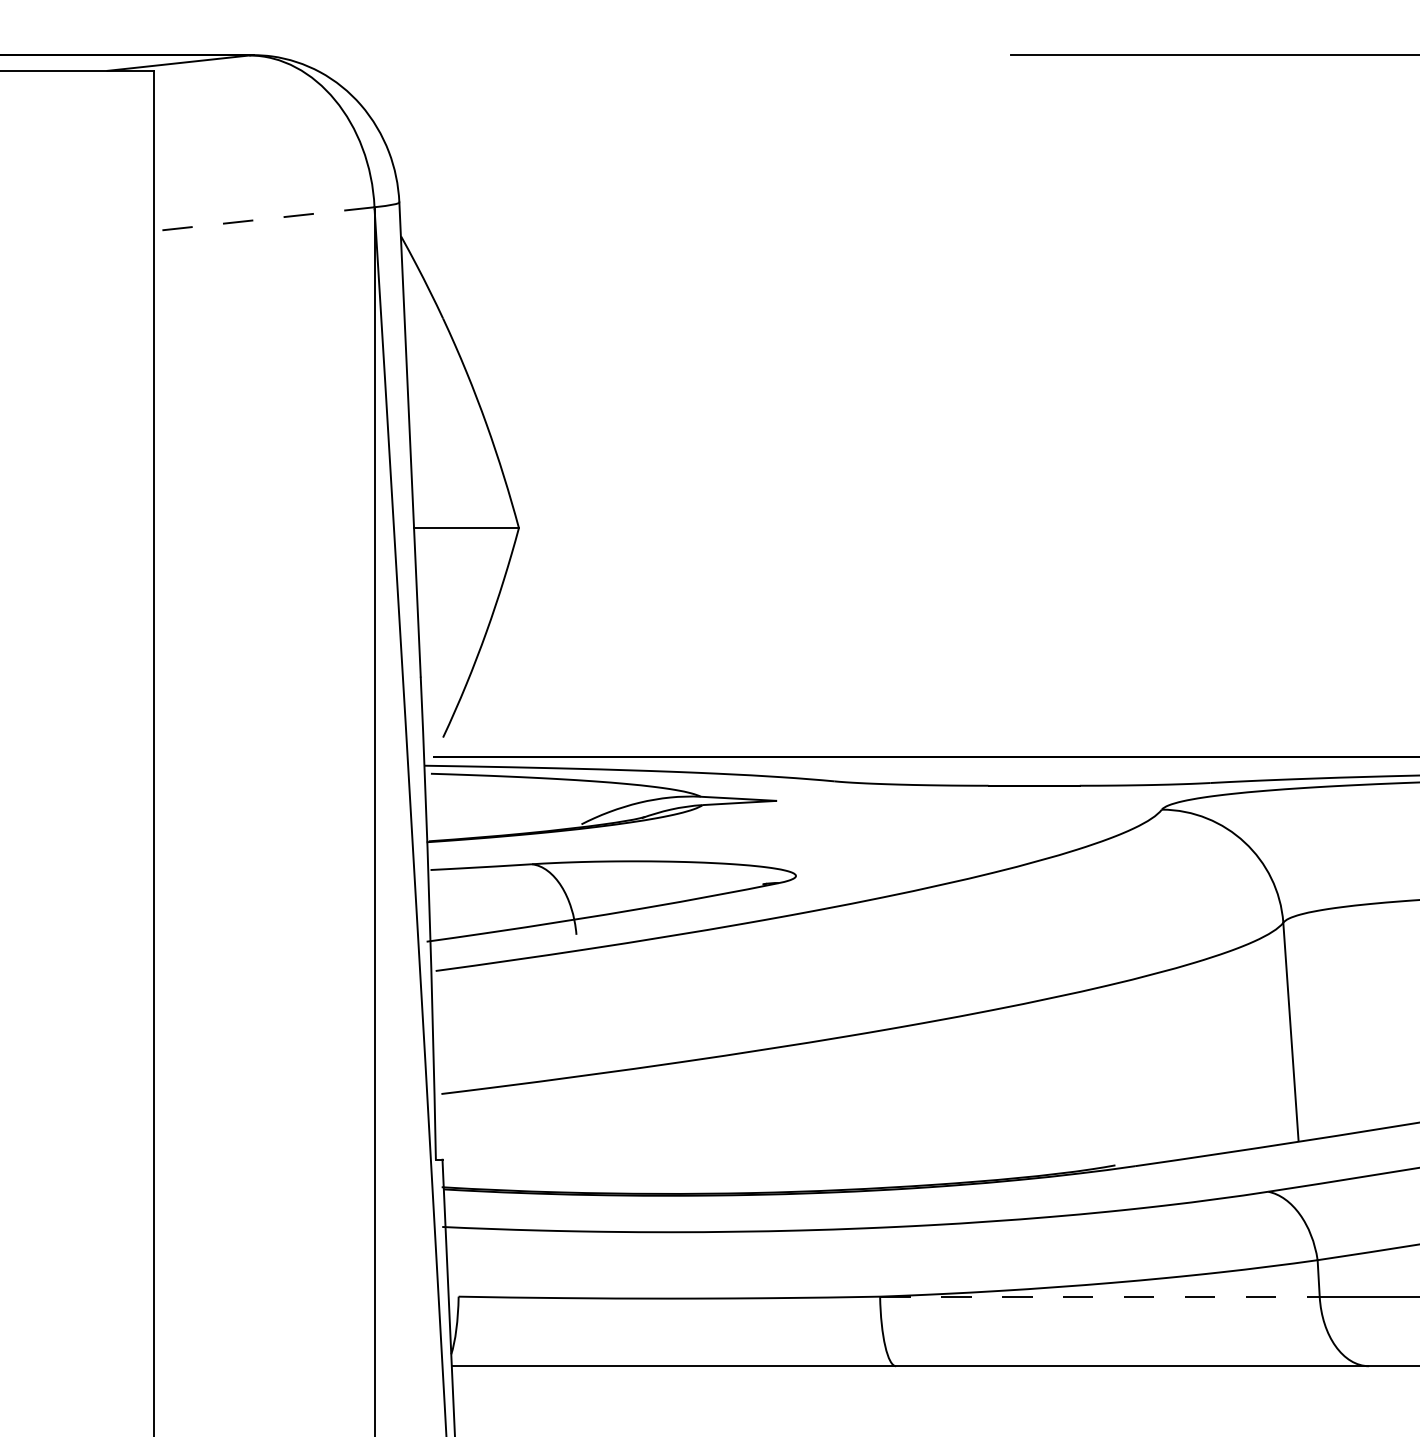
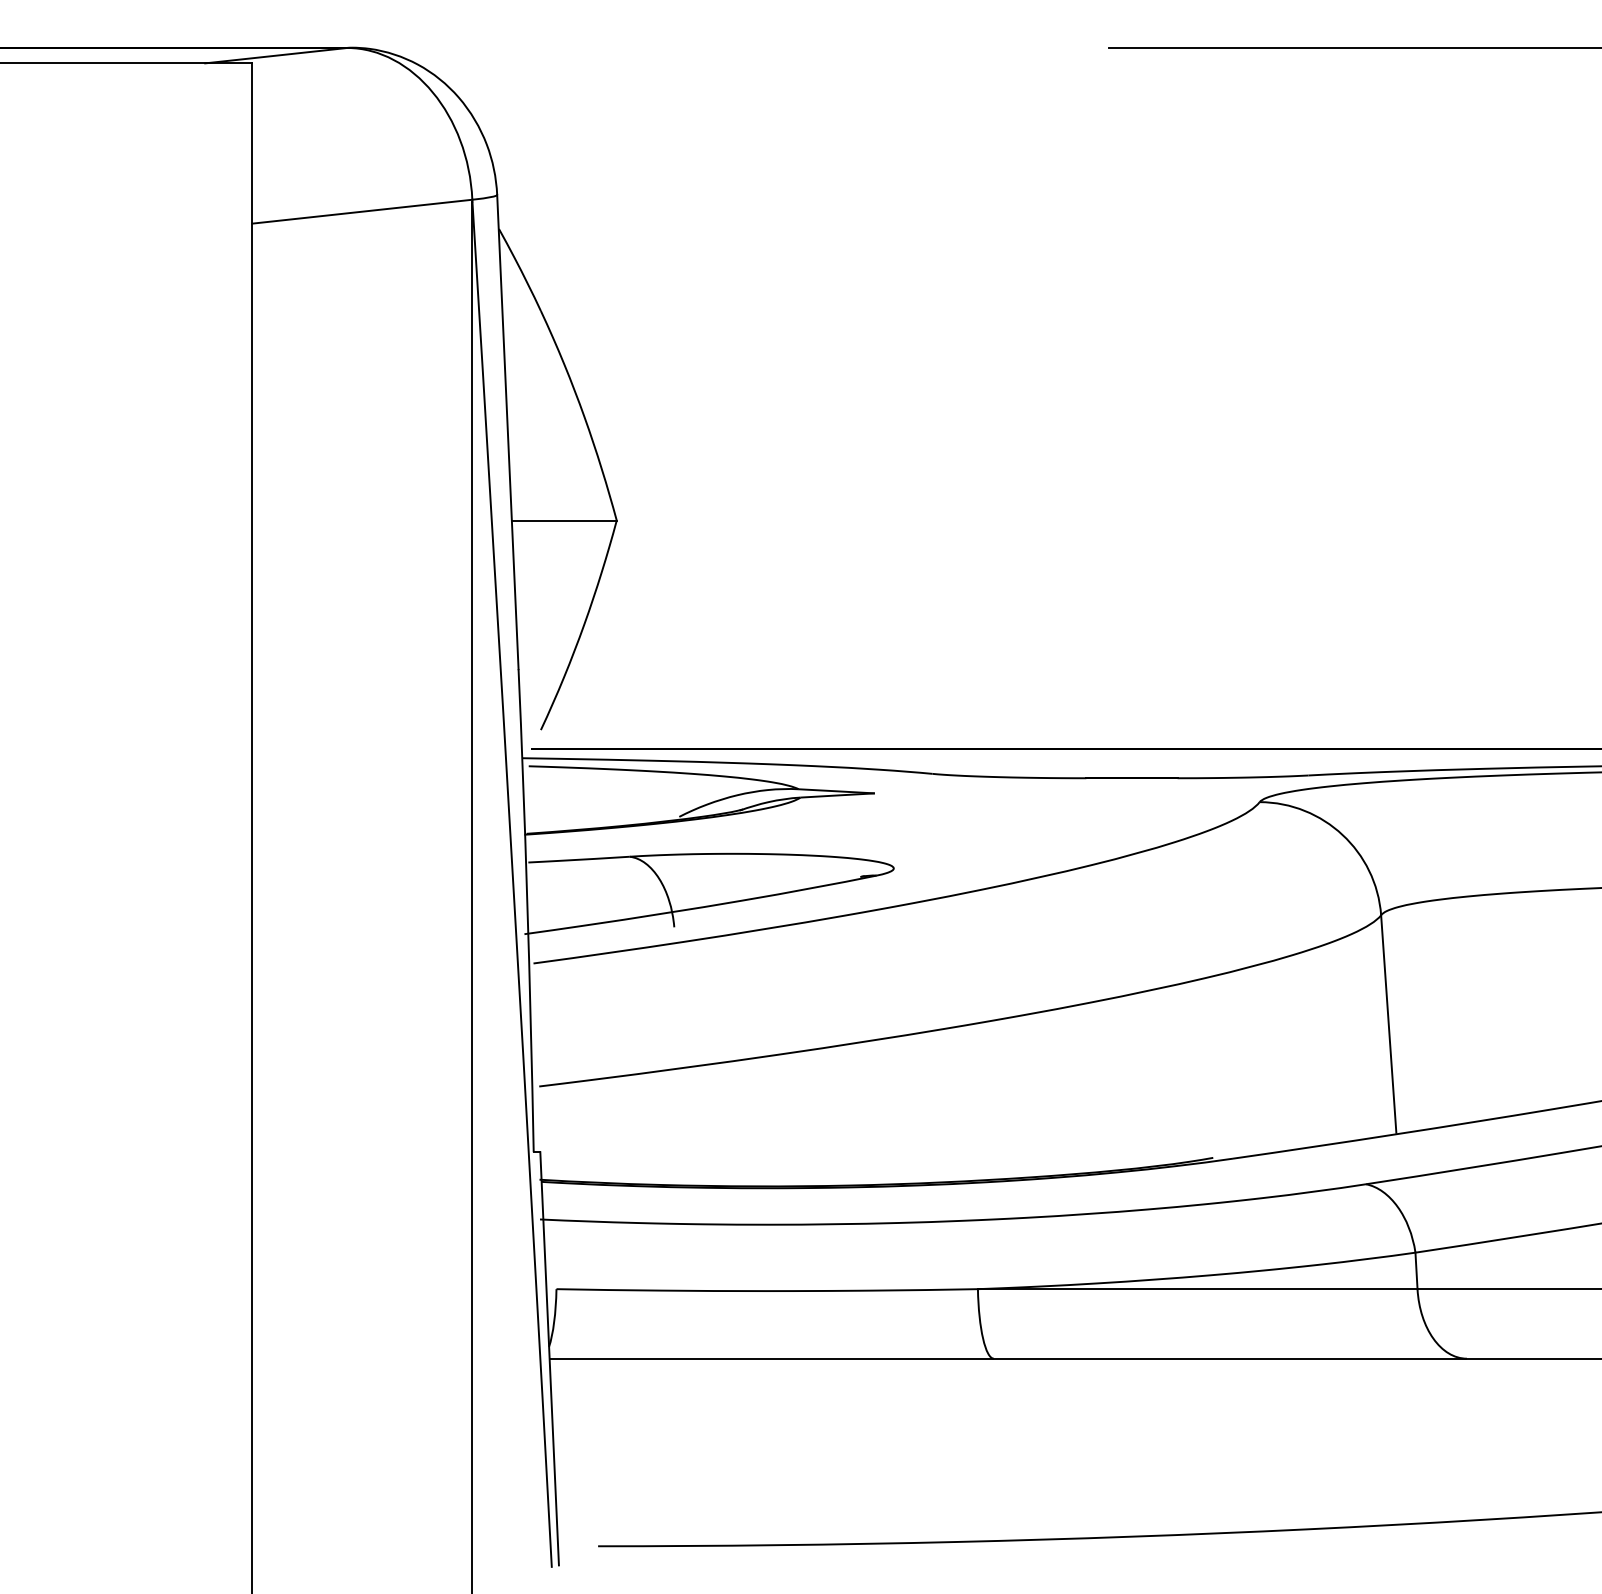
line: (264, 219) -> (362, 211), dashed -> solid
line: (1099, 1297) -> (1197, 1289), dashed -> solid

